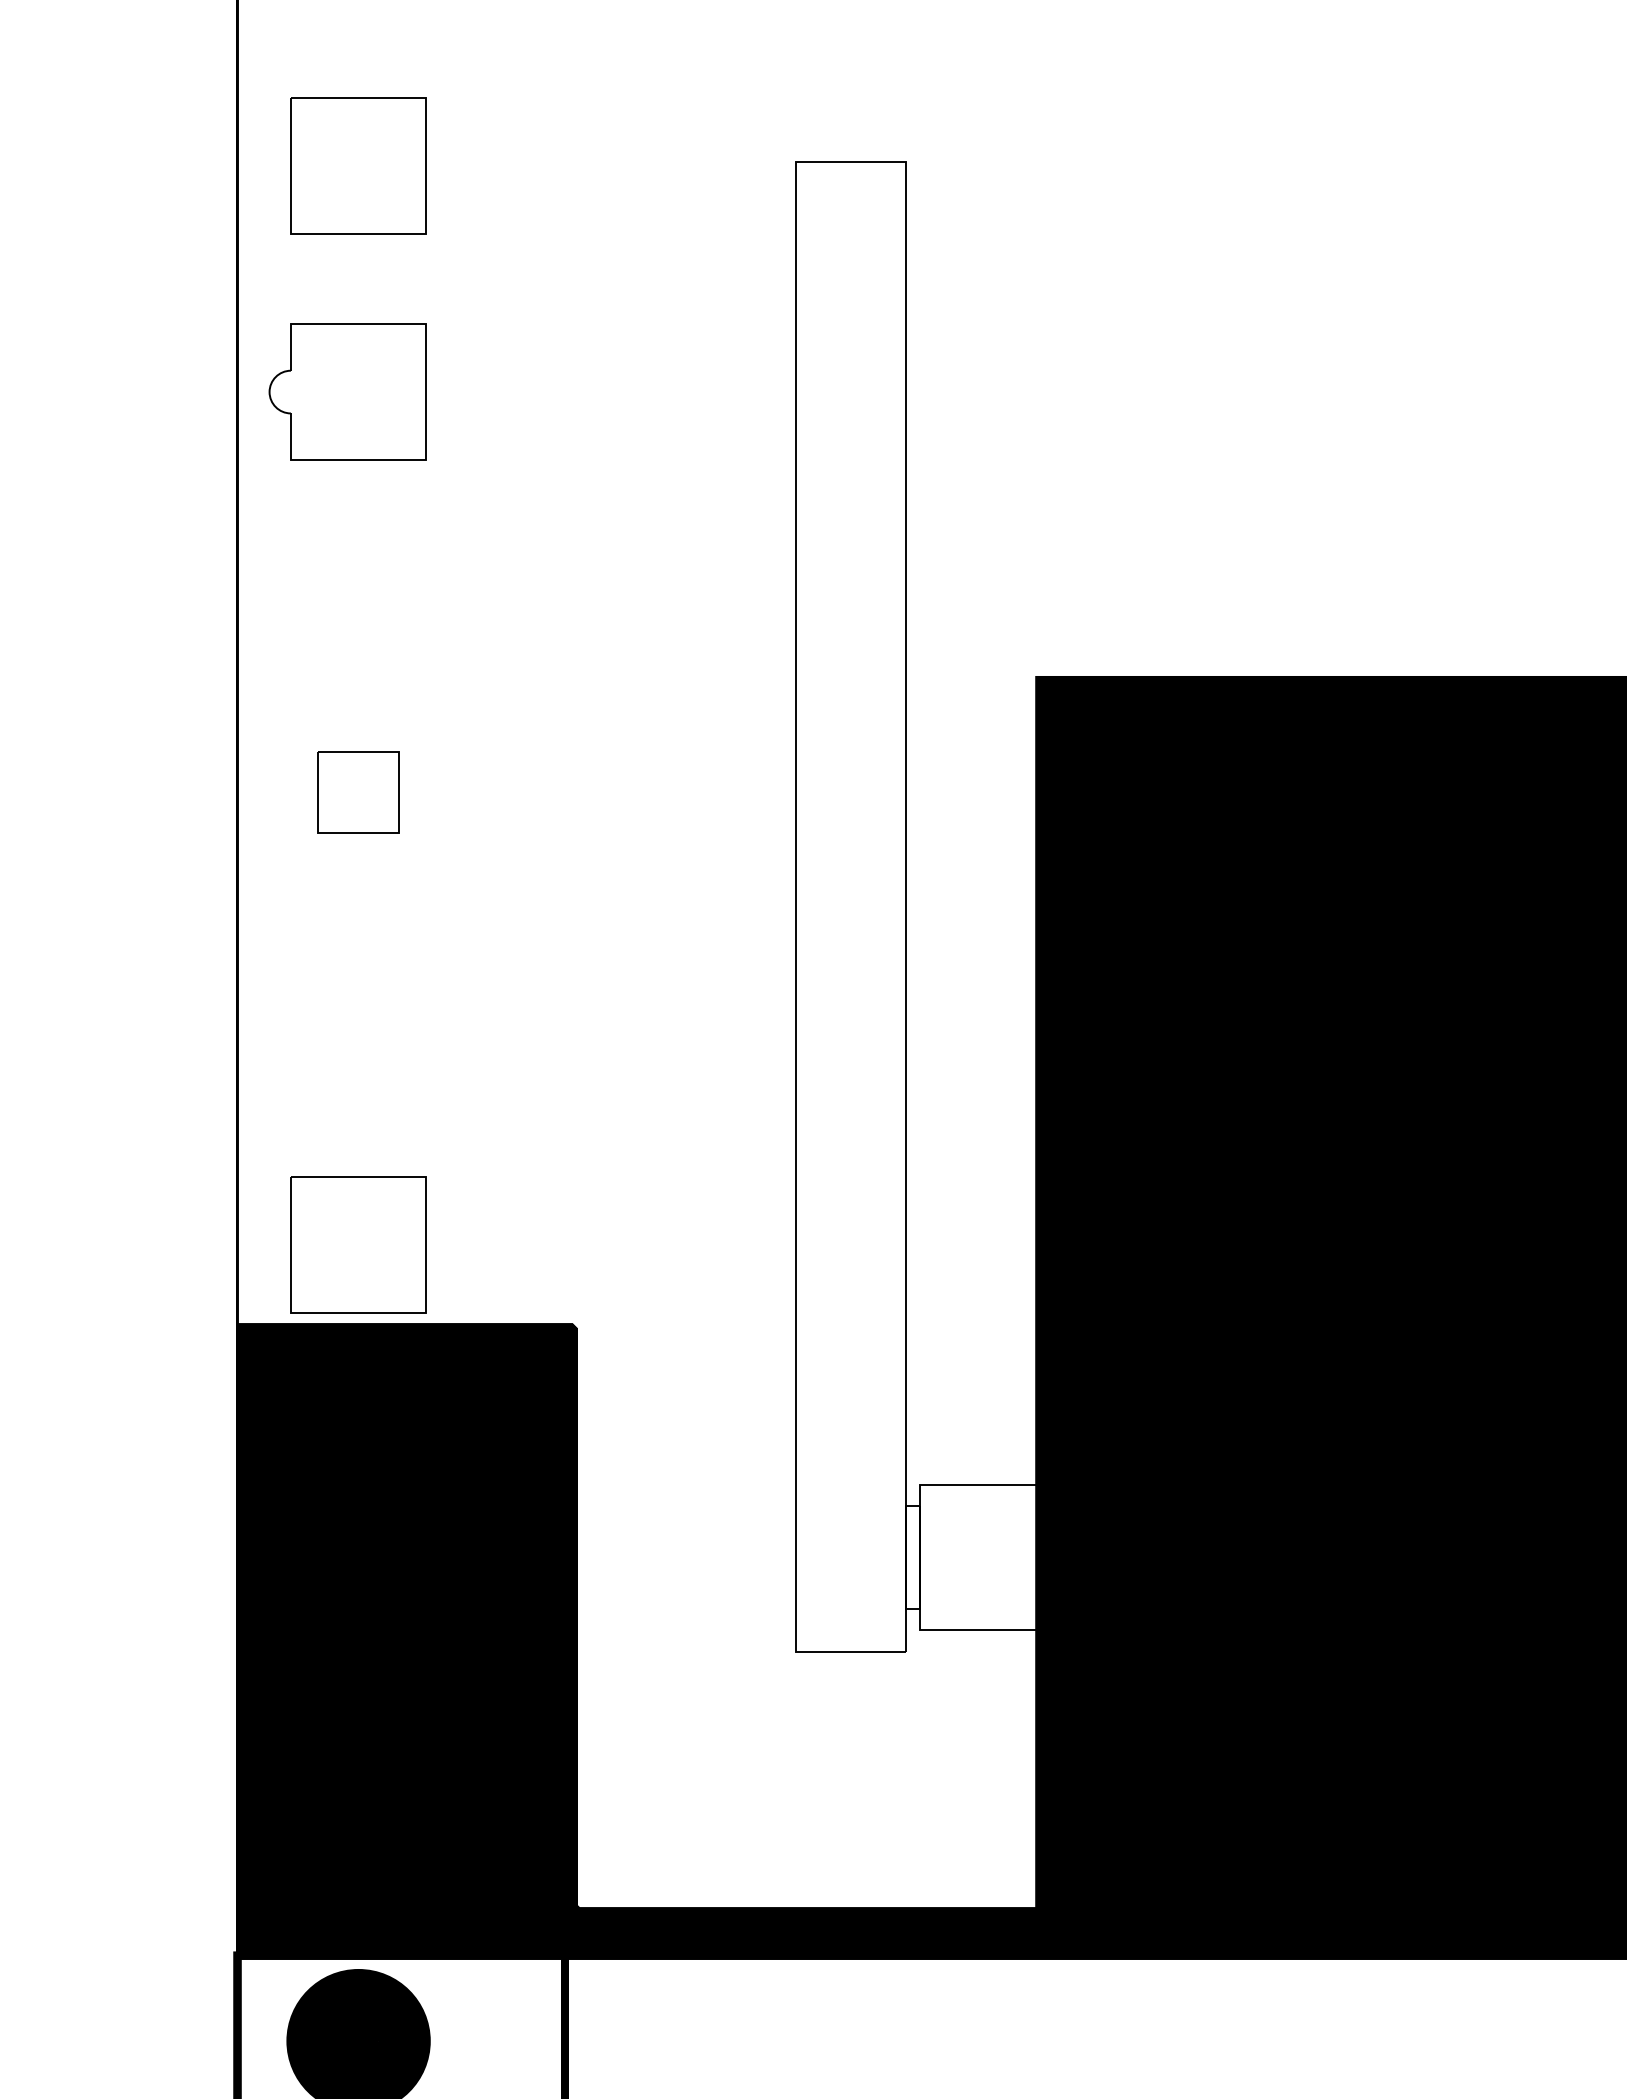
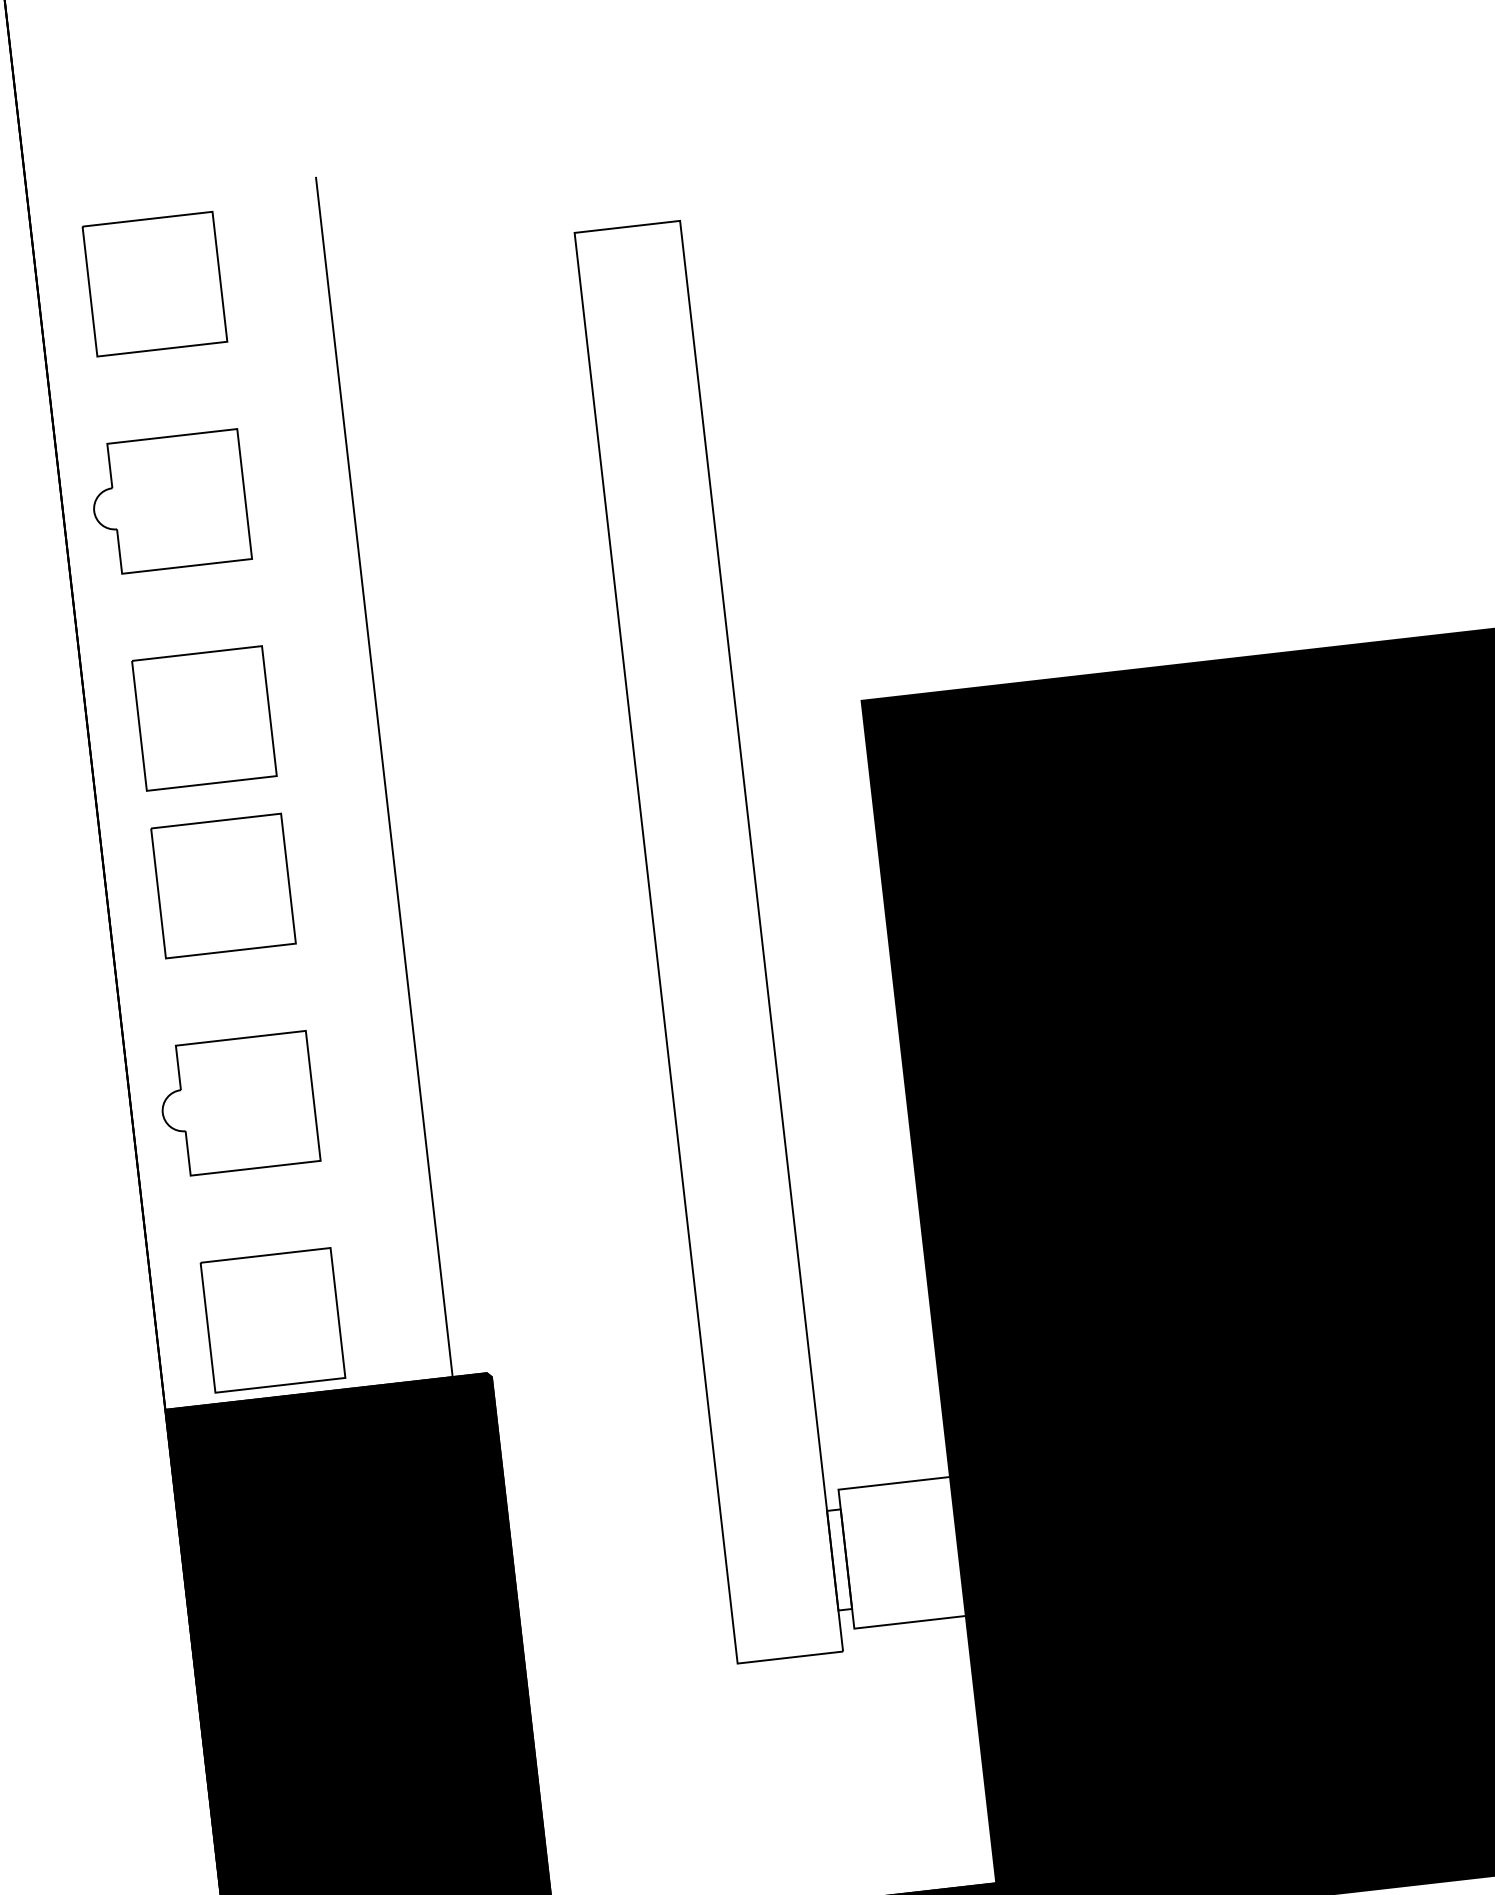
part: (358, 617) -> (204, 717), added
line: (536, 701) -> (384, 779), added
part: (358, 792) -> (223, 885), size x1.67
part: (347, 1018) -> (237, 1104), added

